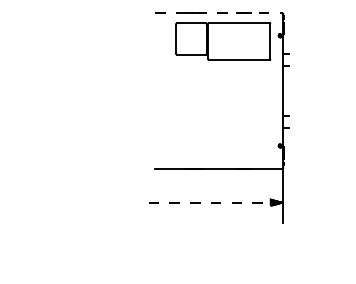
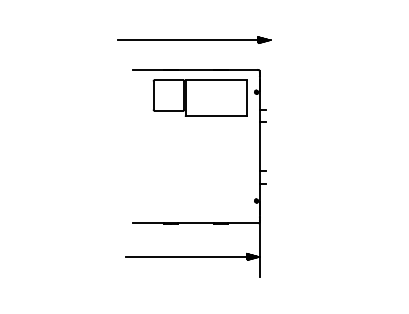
line: (218, 12) -> (195, 69), dashed -> solid
line: (215, 202) -> (192, 256), dashed -> solid

